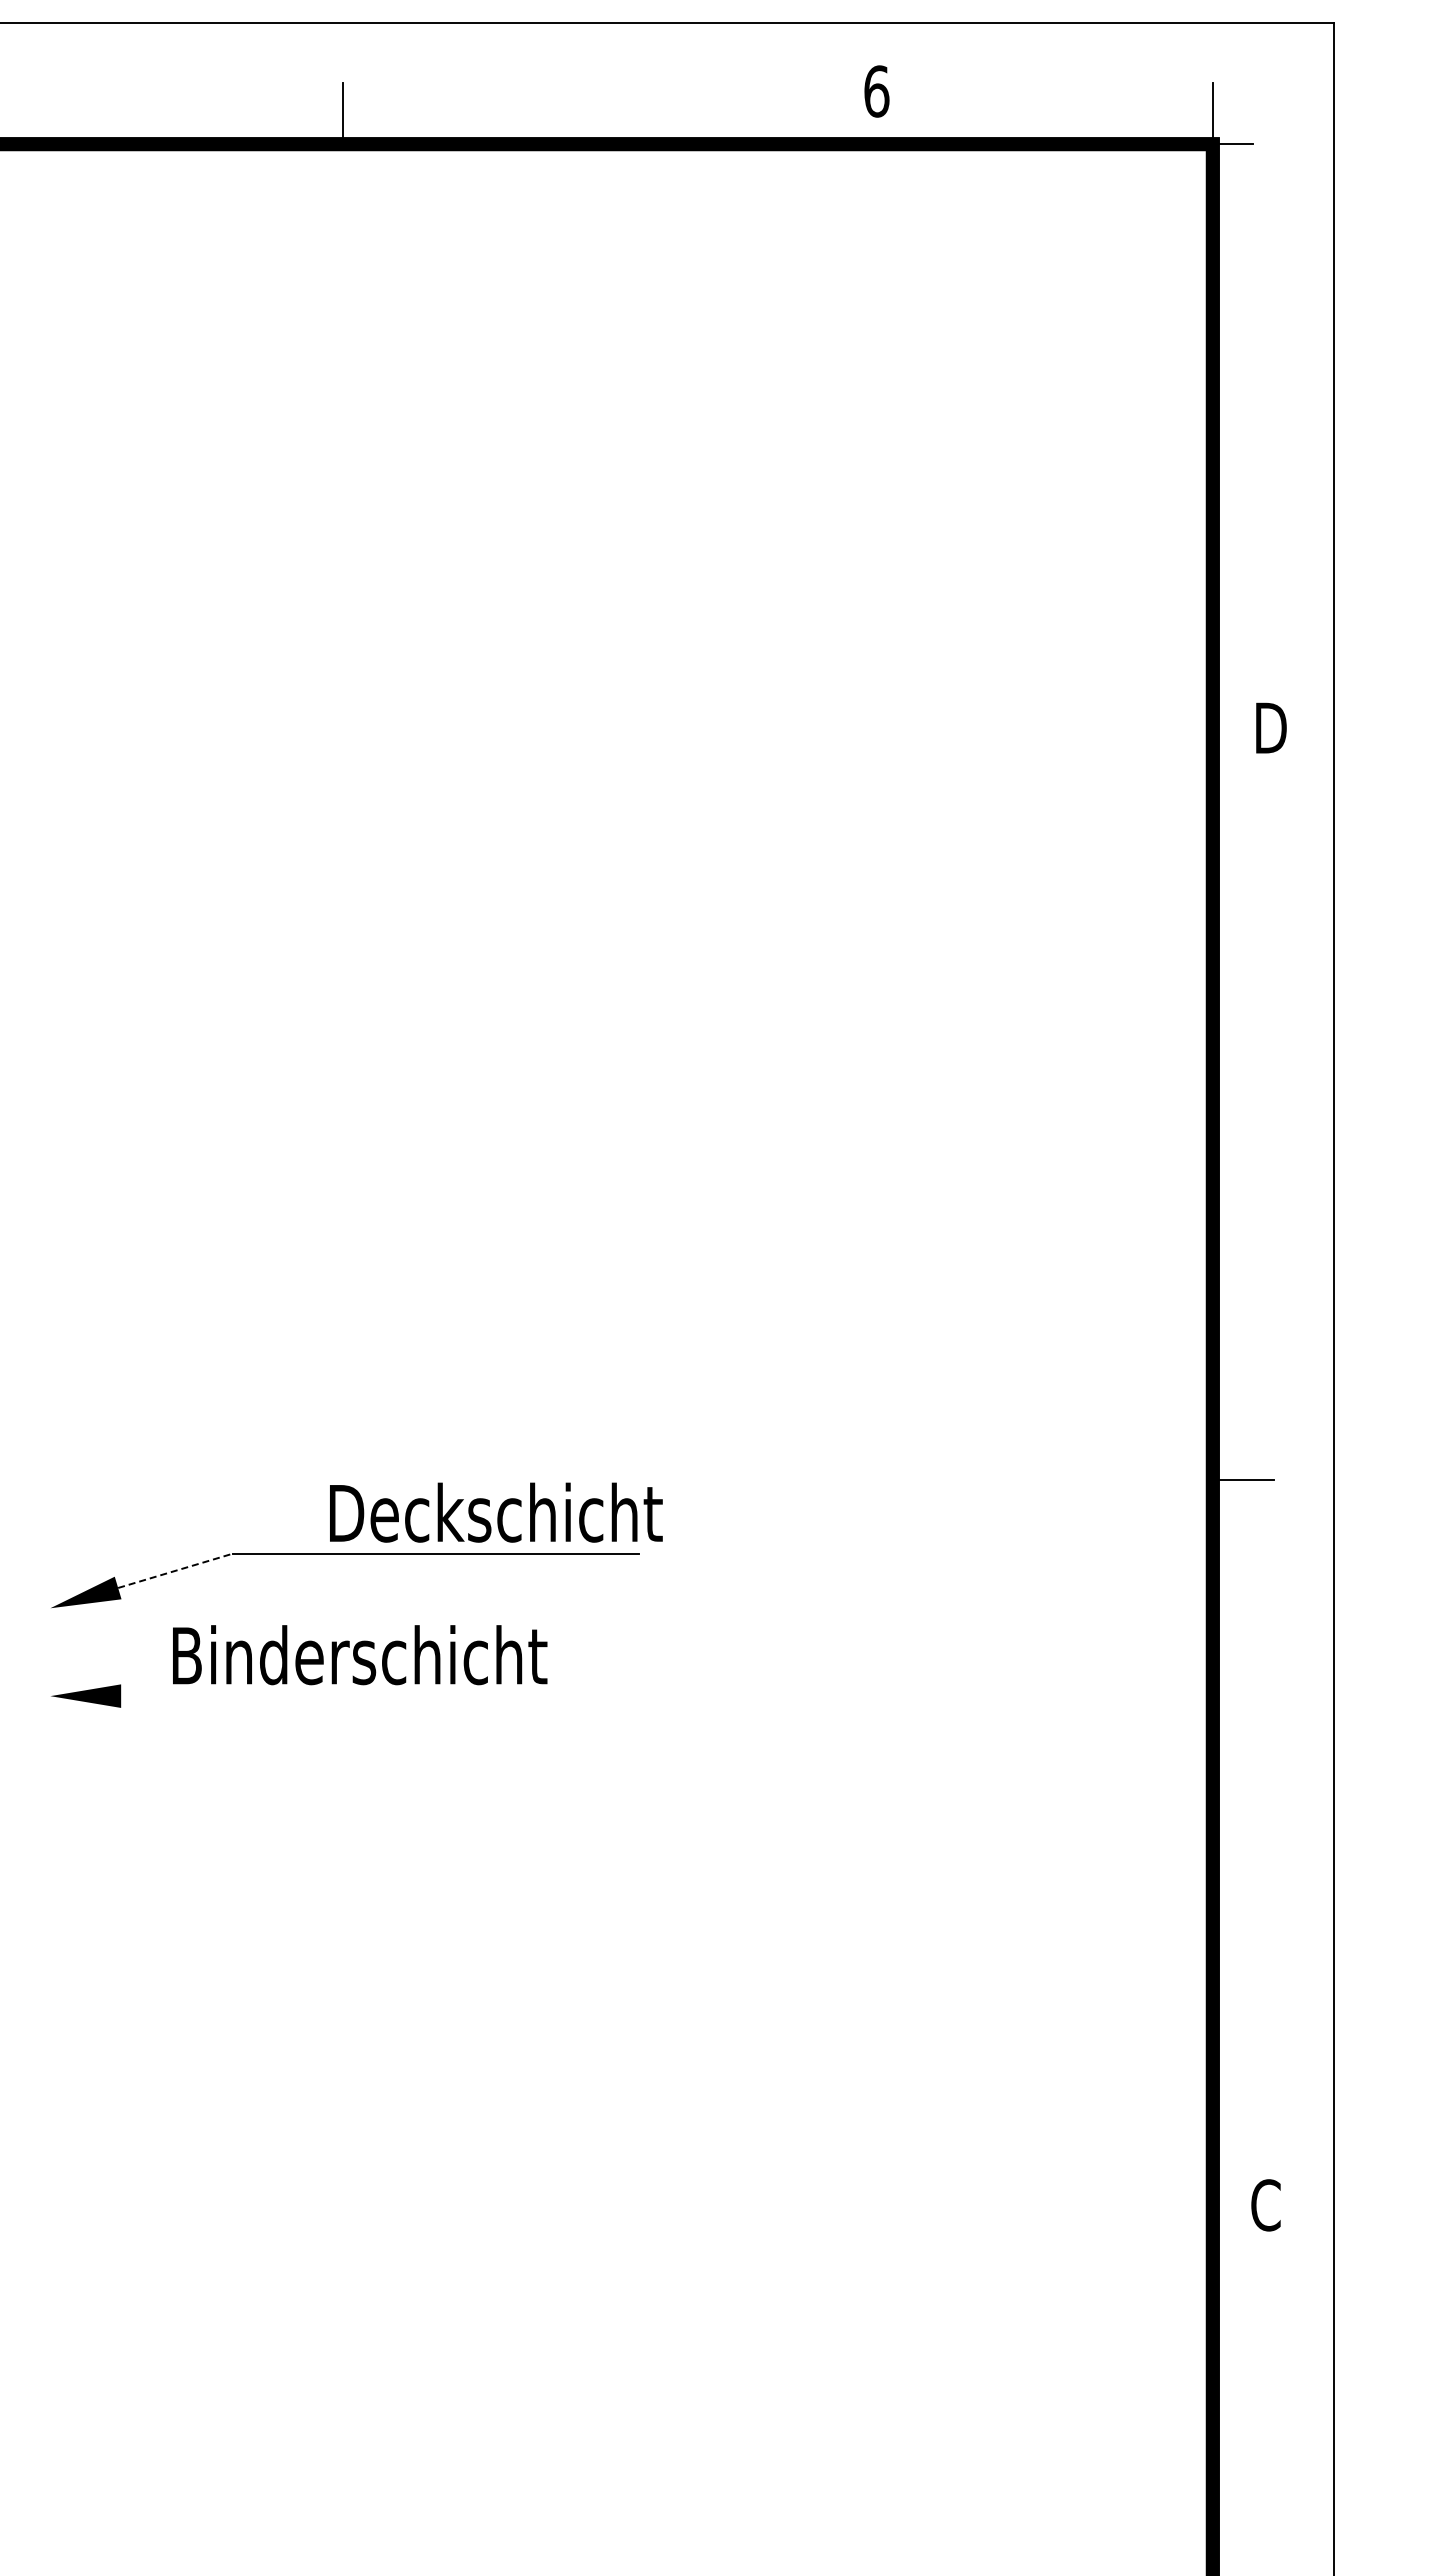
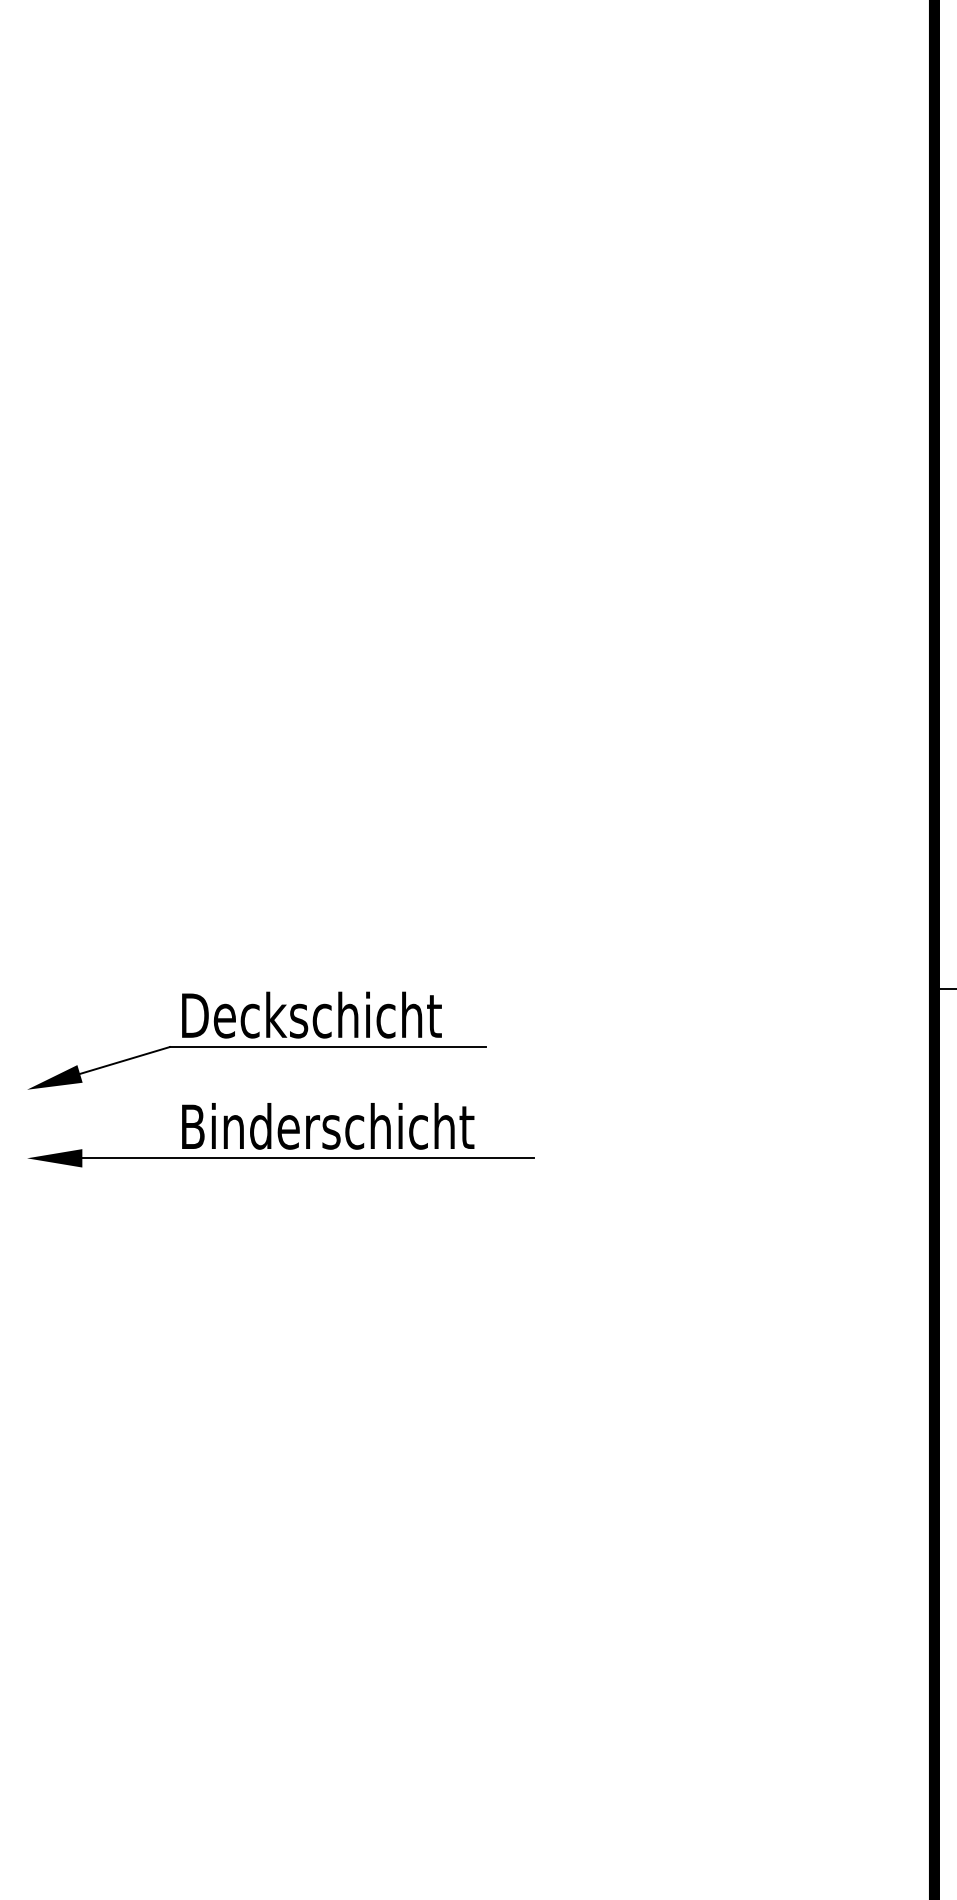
text: (496, 1512) -> (312, 1015), moved
line: (176, 1570) -> (125, 1060), dashed -> solid
text: (360, 1655) -> (328, 1126), moved
line: (410, 1696) -> (308, 1158), added

